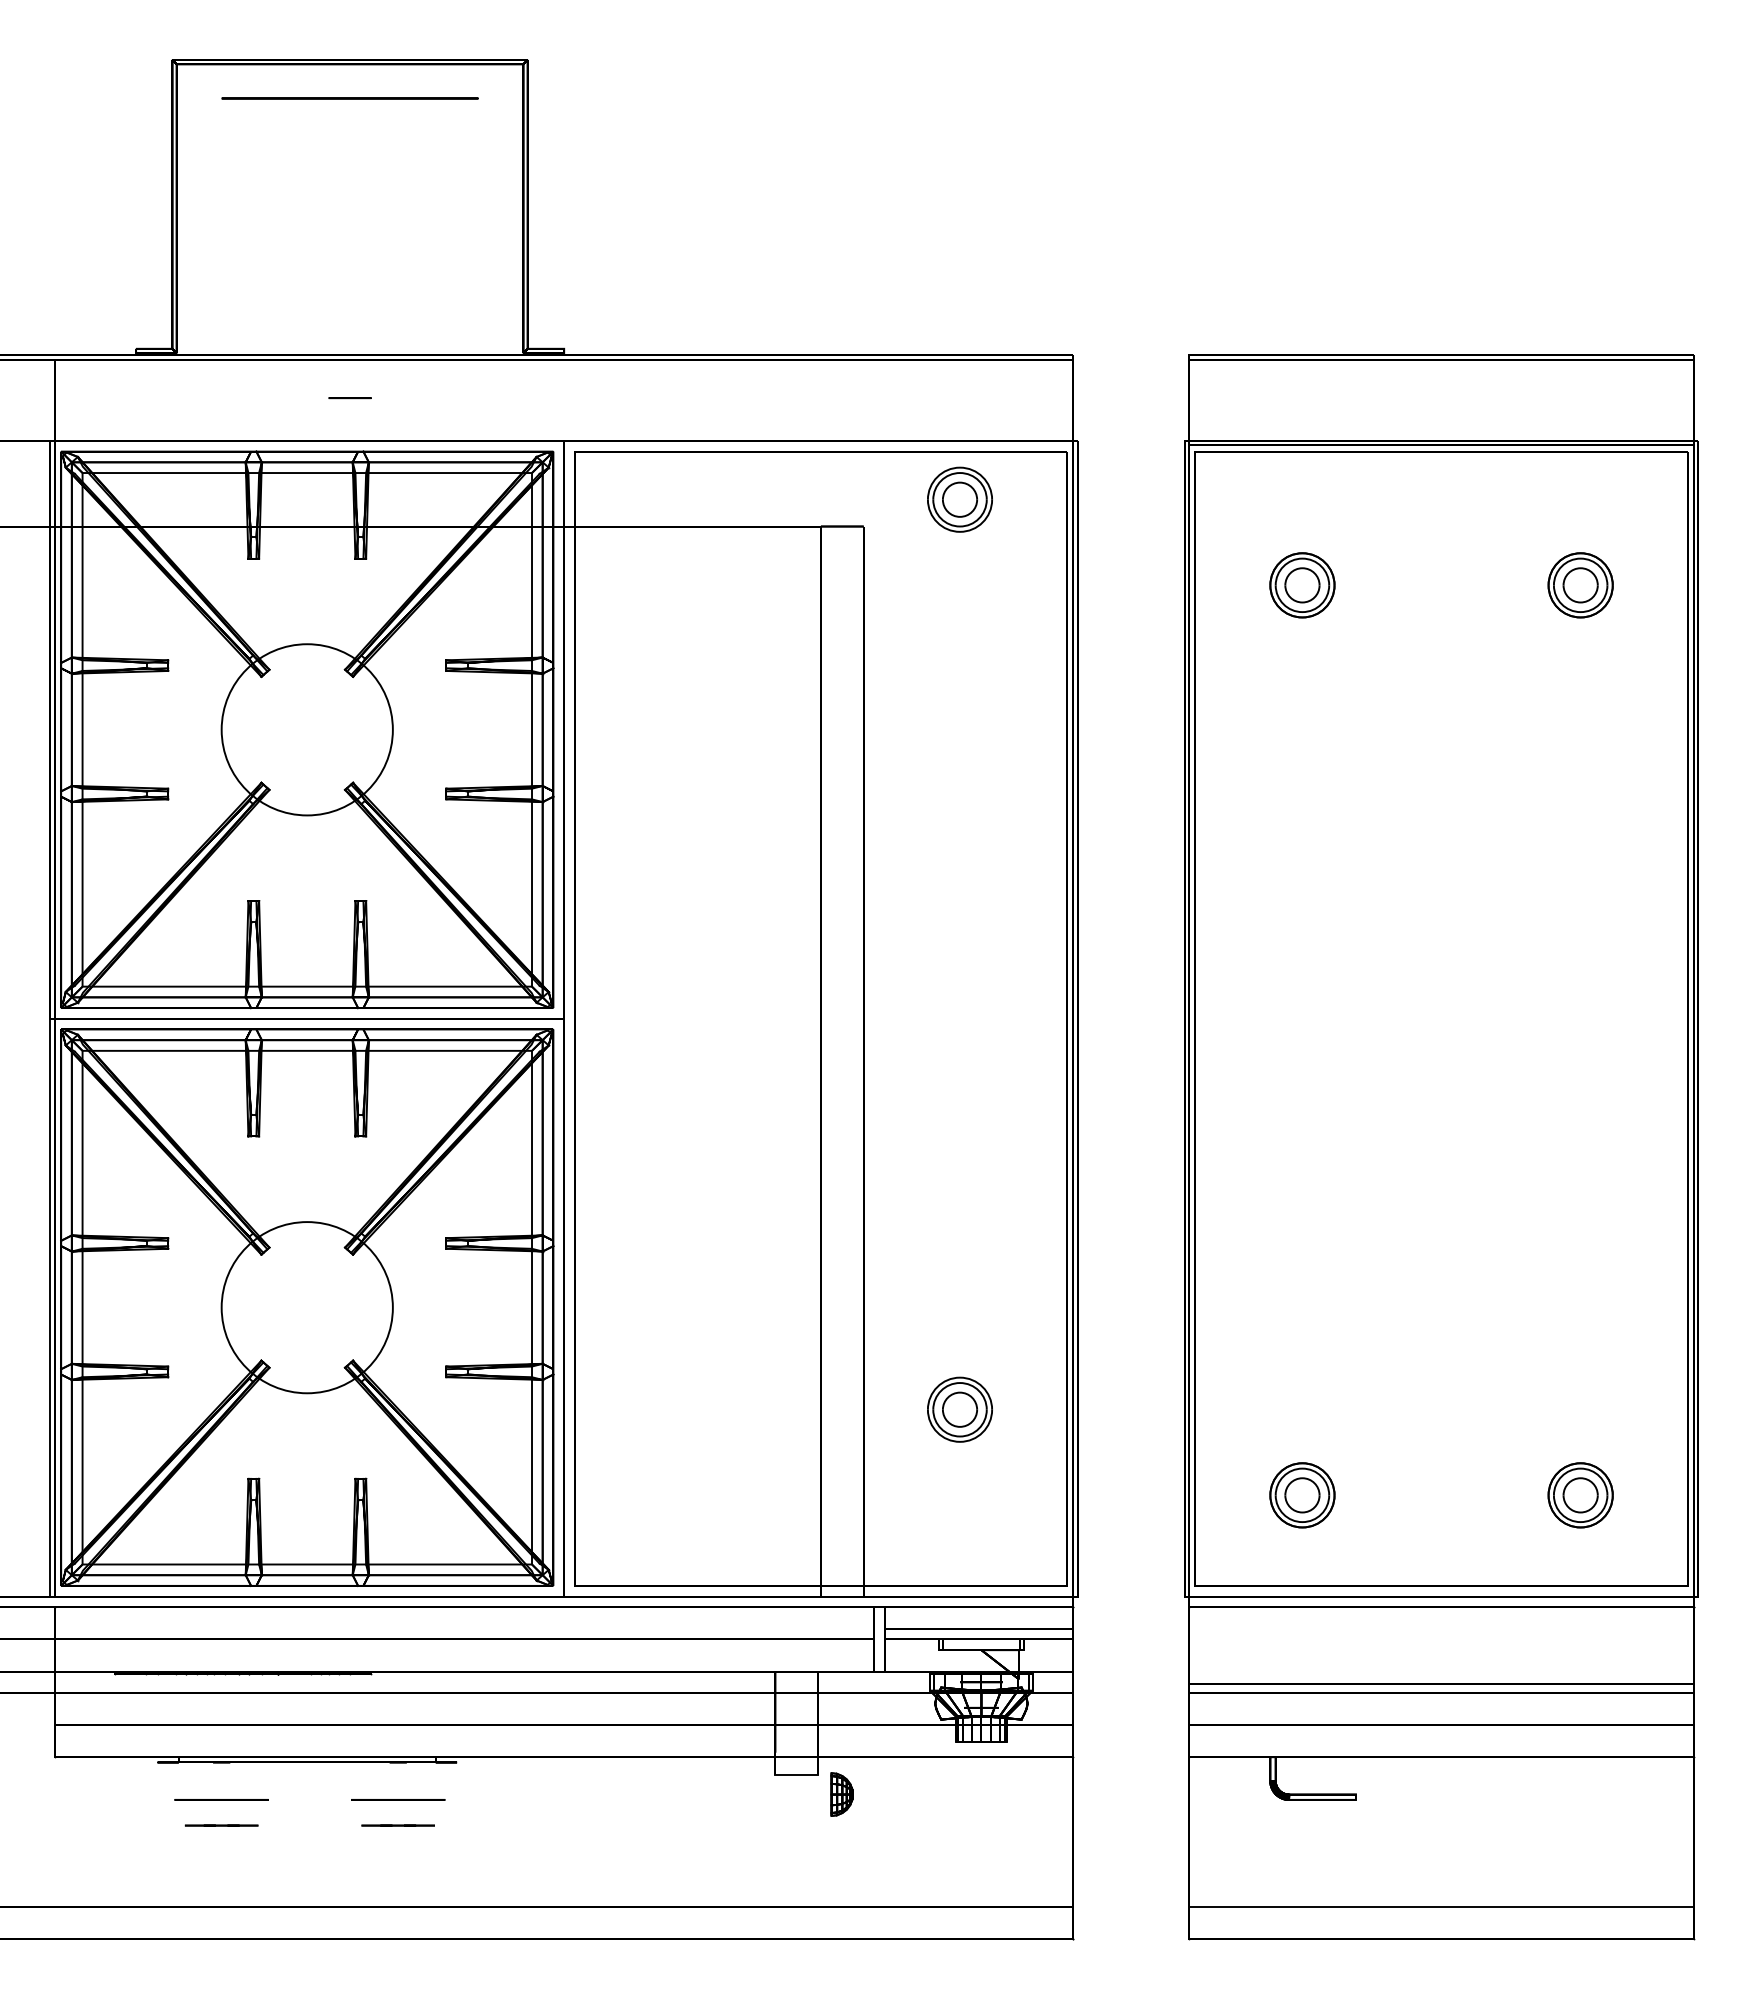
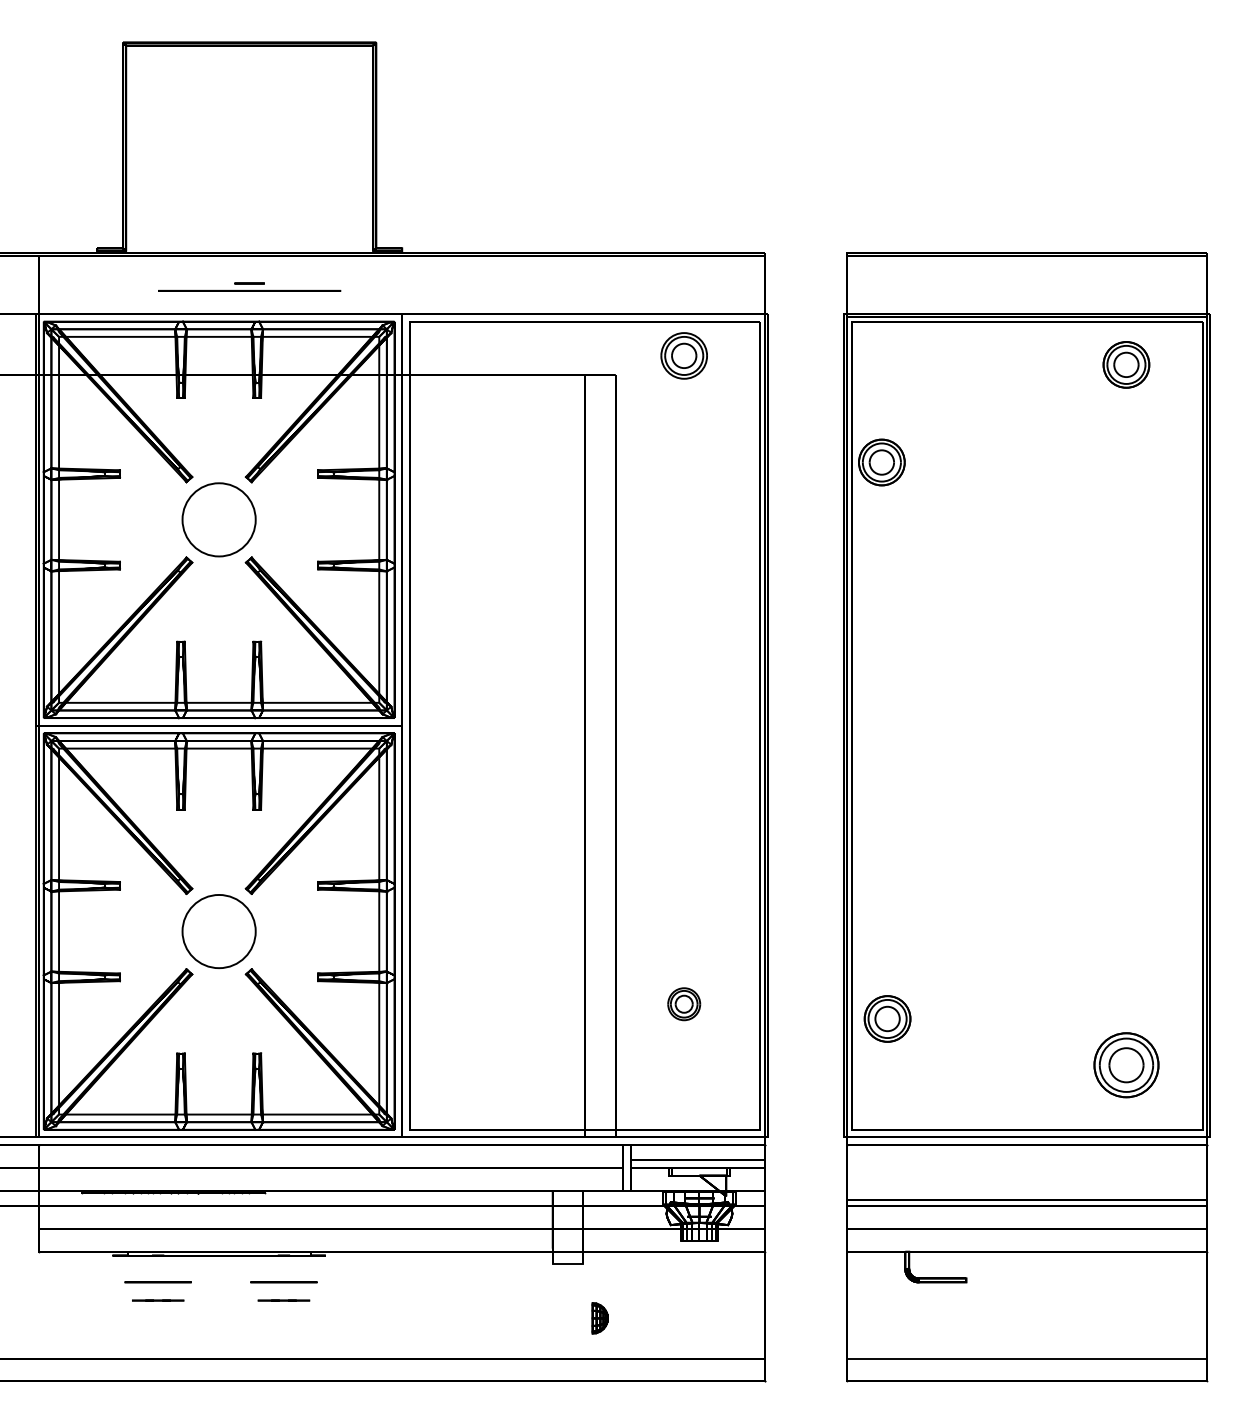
circle: (349, 98) -> (249, 290), moved
part: (1302, 585) -> (881, 462), moved
part: (1580, 585) -> (1126, 365), moved
circle: (306, 729) -> (218, 519), size x0.6
circle: (306, 1307) -> (218, 931), size x0.6
part: (959, 1409) -> (683, 1004), size x0.7
part: (1302, 1495) -> (887, 1019), moved
part: (1580, 1495) -> (1126, 1065), size x1.4
part: (841, 1794) -> (599, 1318), moved

